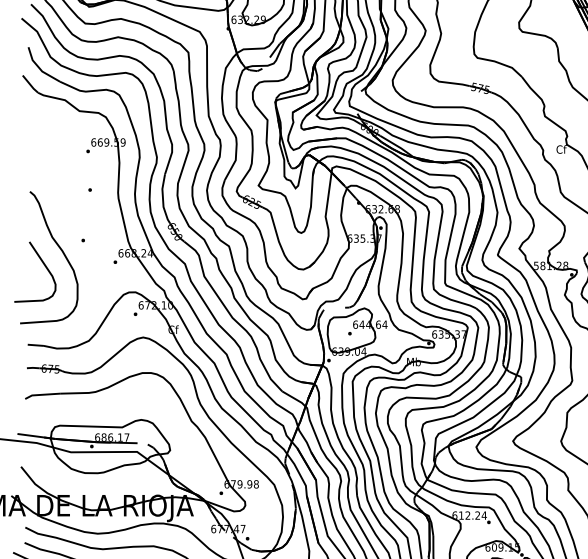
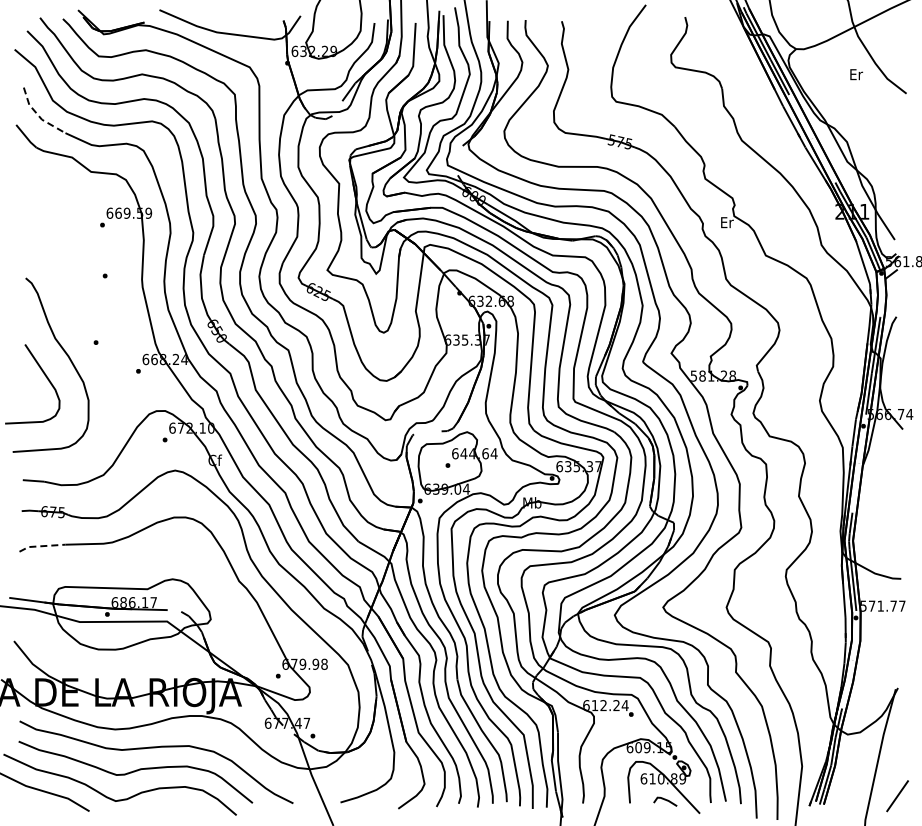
line: (39, 68) -> (38, 115), solid -> dashed
text: (561, 149) -> (727, 222), Cf -> Er
line: (41, 395) -> (41, 546), solid -> dashed

